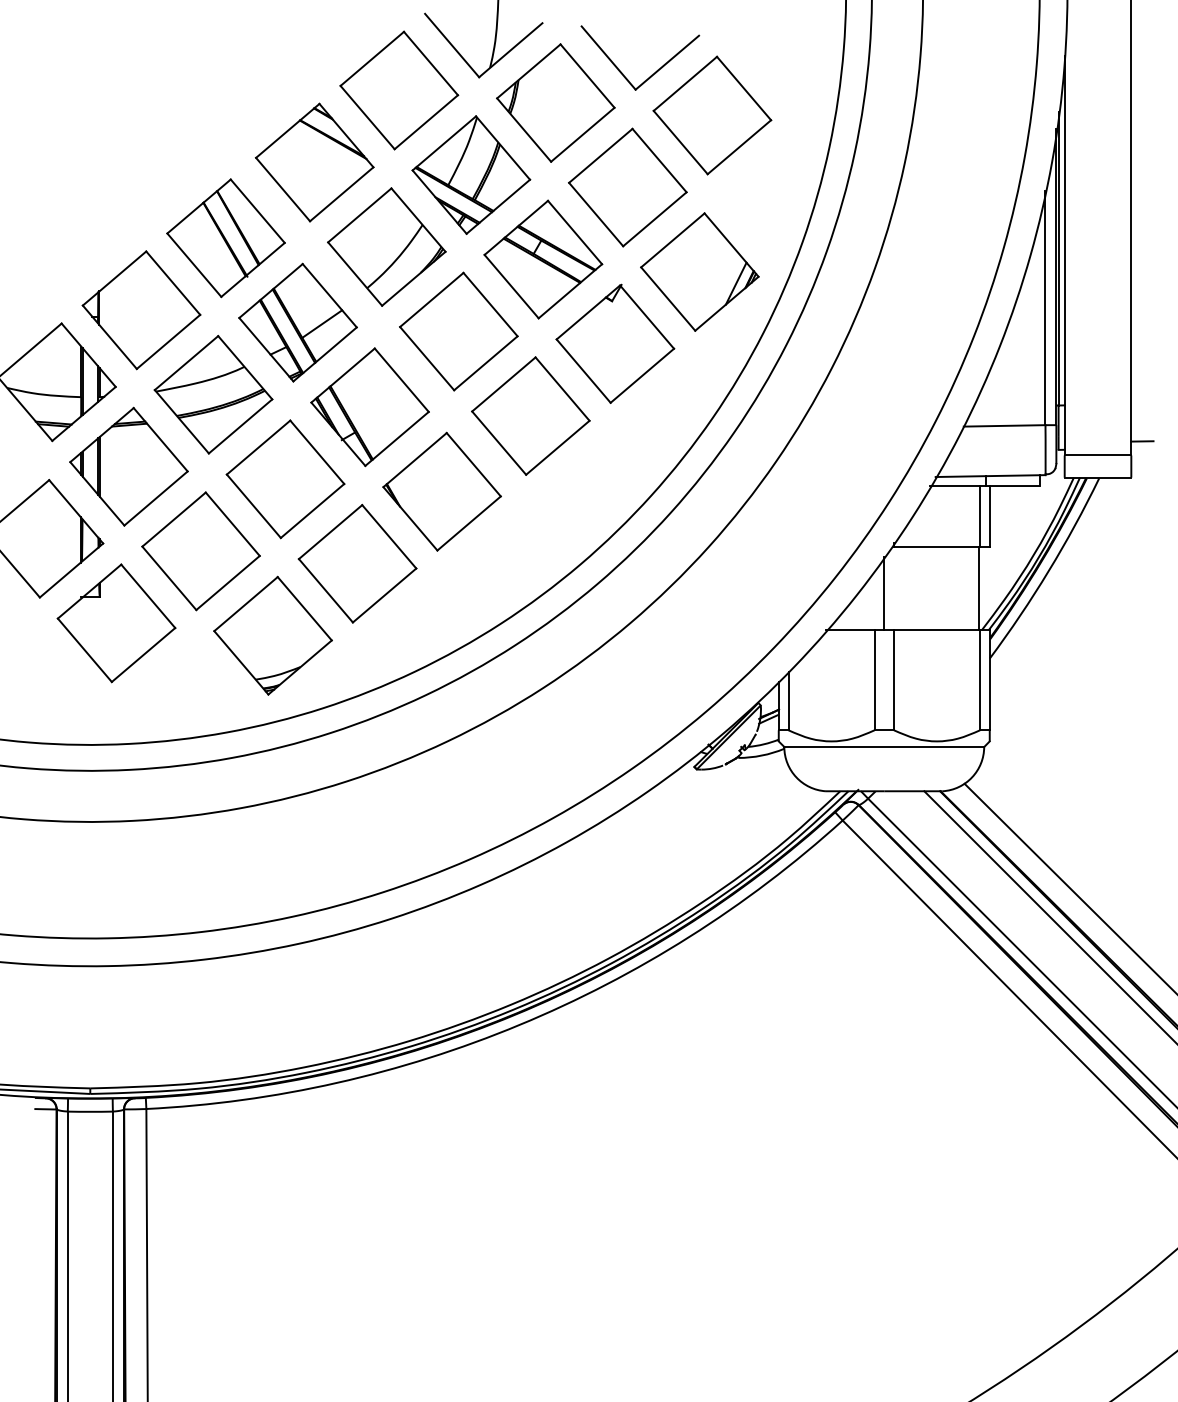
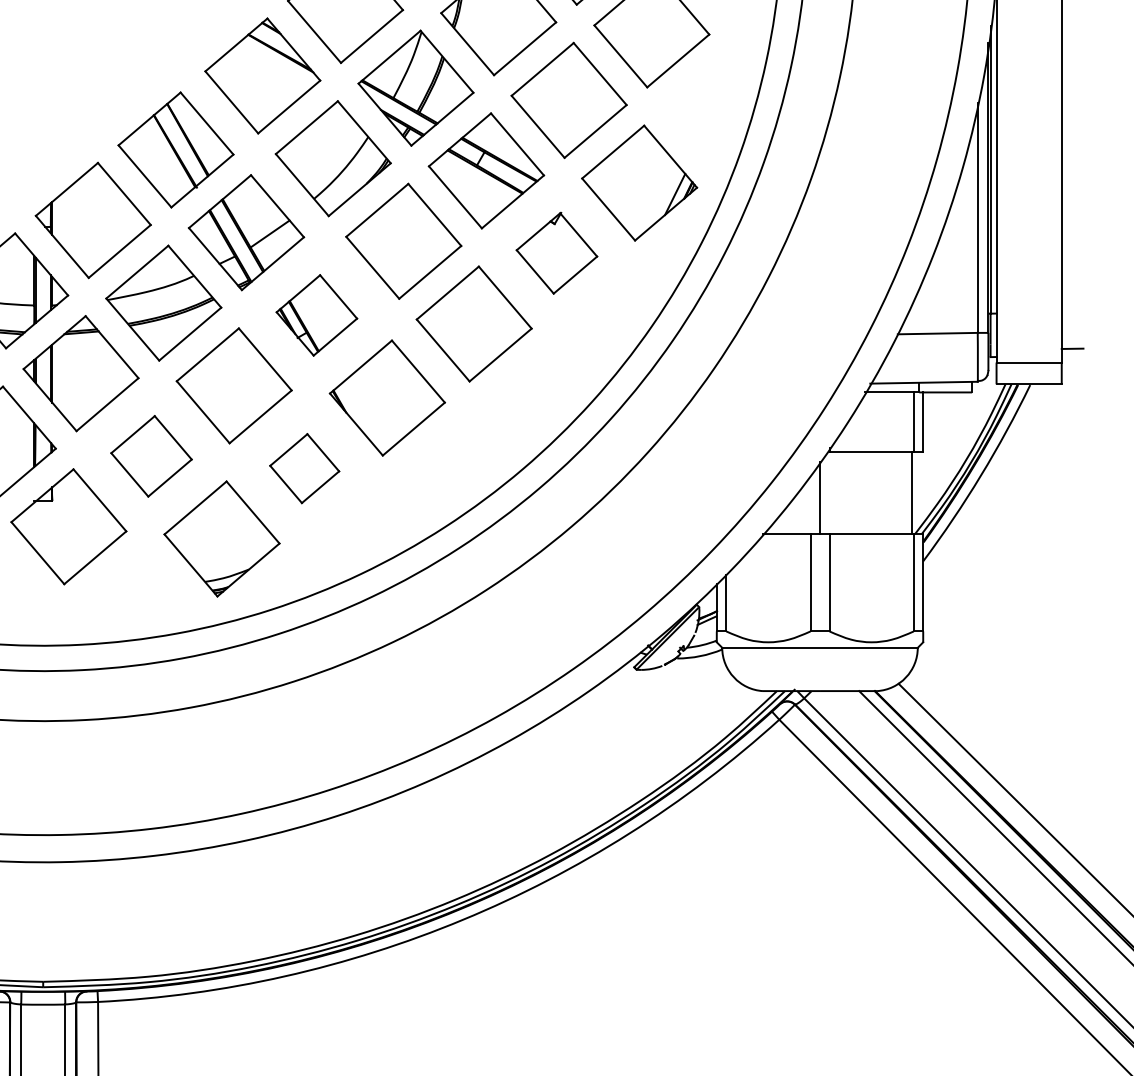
part: (615, 343) -> (557, 253), size x0.7
part: (369, 407) -> (316, 315), size x0.7
part: (200, 551) -> (151, 456), size x0.7
part: (357, 563) -> (304, 468), size x0.6

